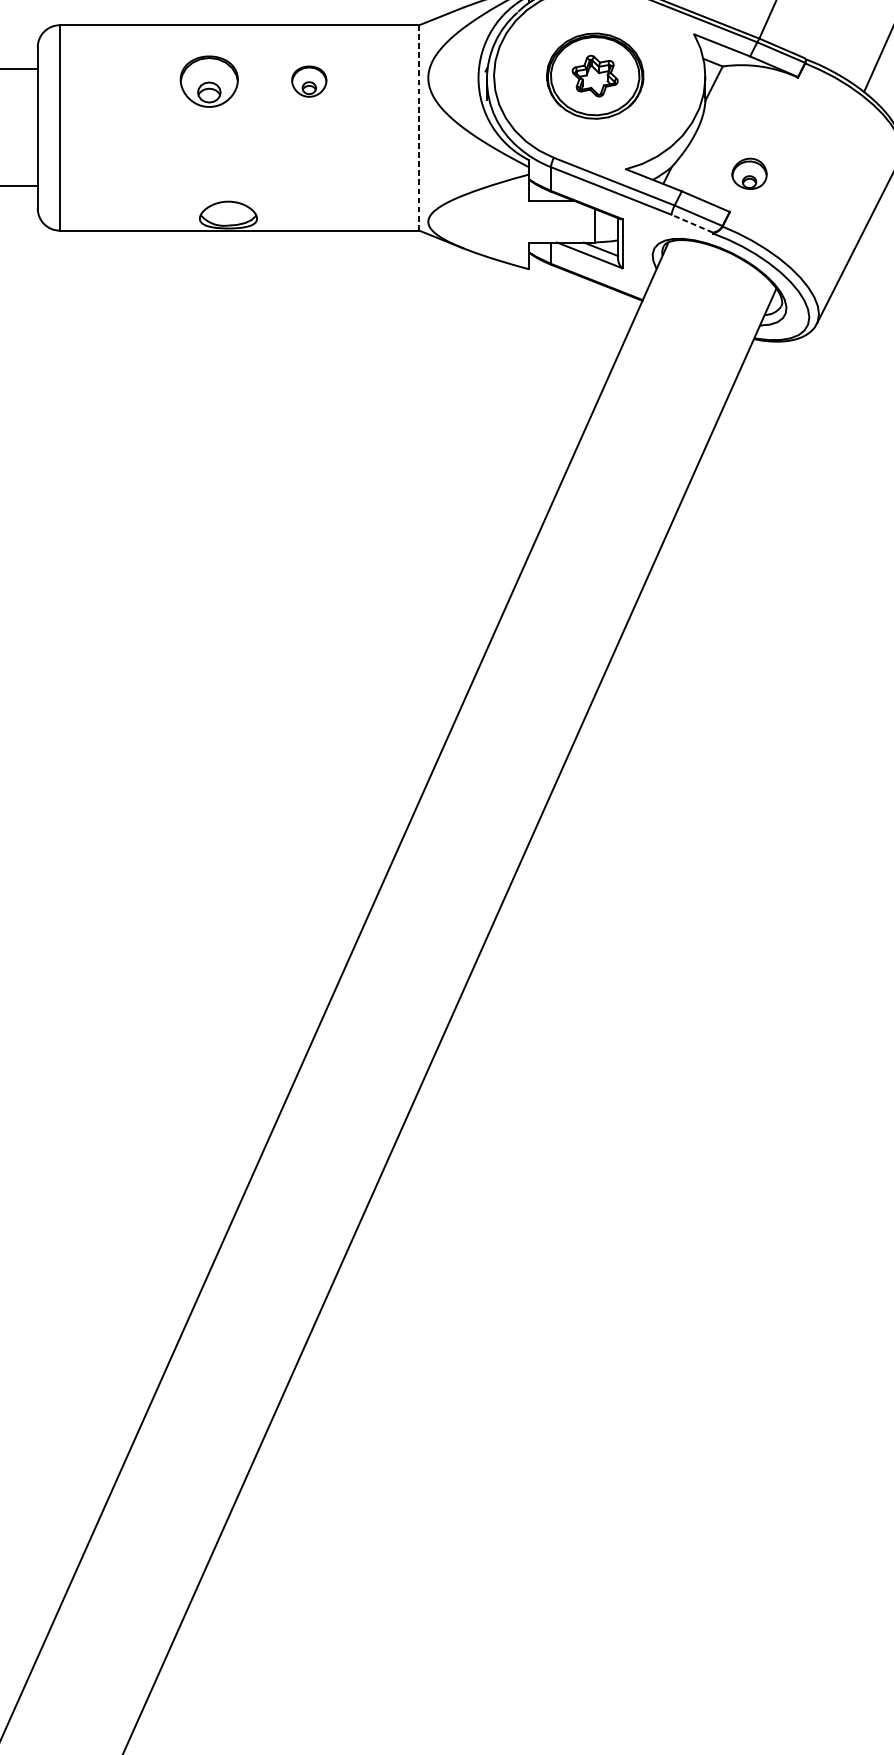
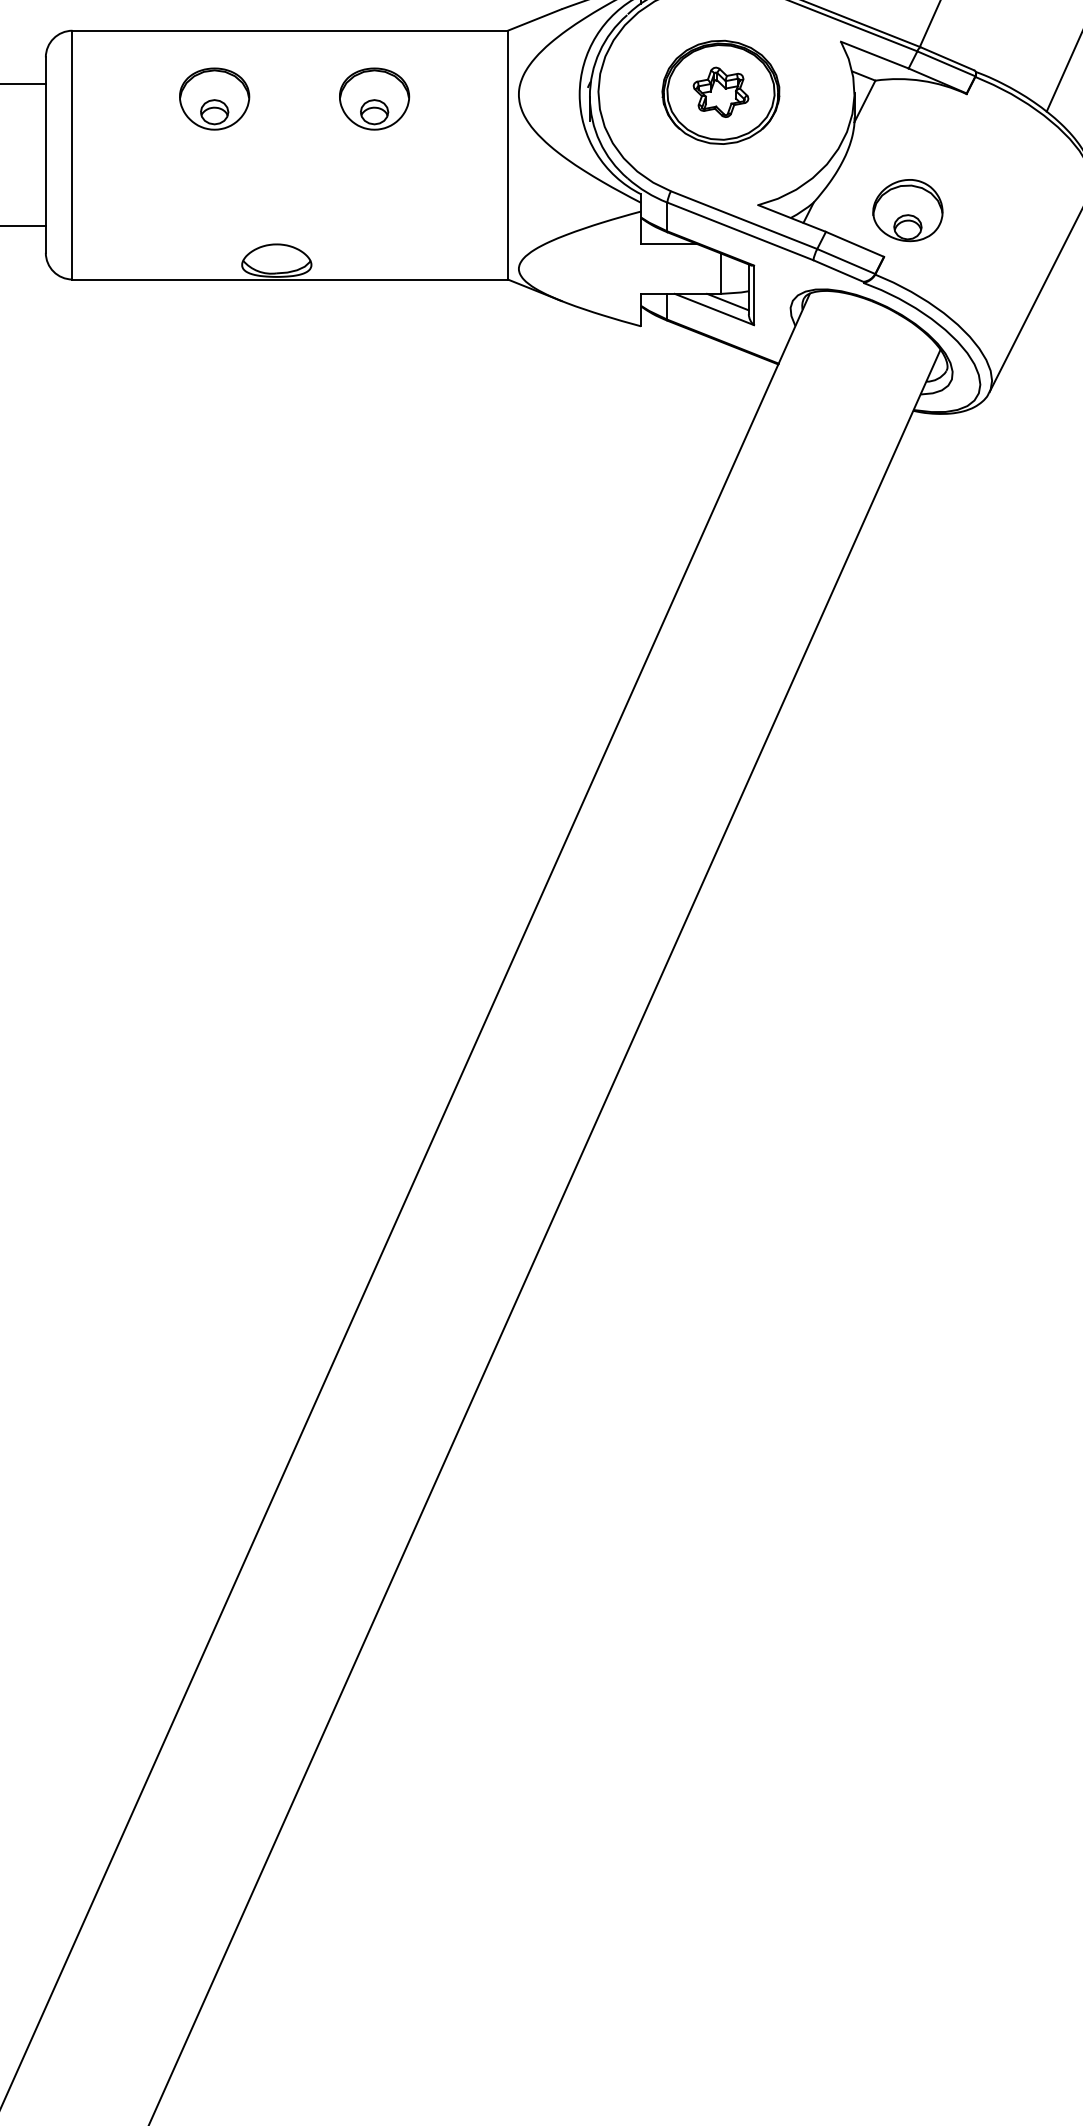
part: (209, 81) -> (214, 98), moved
part: (309, 81) -> (374, 98), size x1.67
line: (418, 127) -> (507, 154), dashed -> solid
part: (749, 173) -> (907, 210), size x1.67
line: (691, 223) -> (837, 270), dashed -> solid

